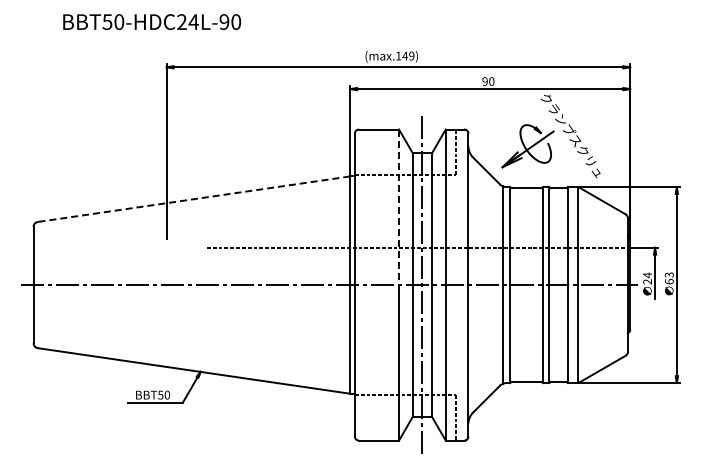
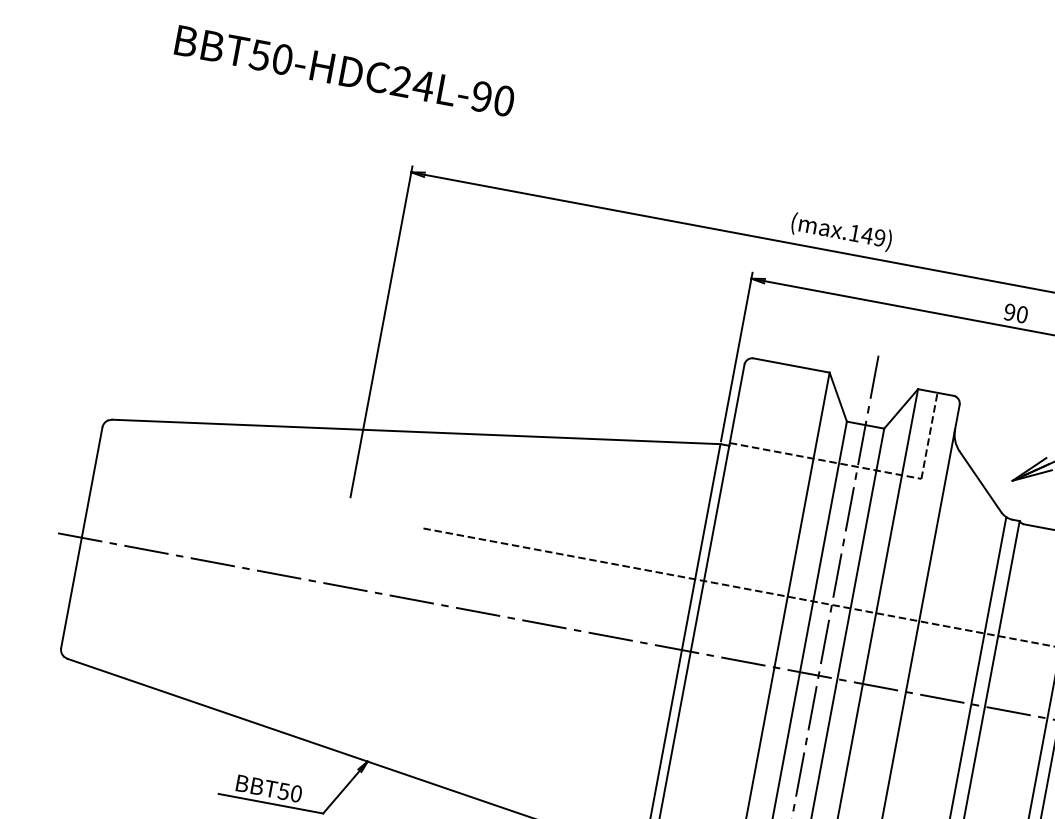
text: (152, 22) -> (345, 72), moved
line: (194, 199) -> (417, 432), dashed -> solid
line: (399, 207) -> (802, 520), dashed -> solid

